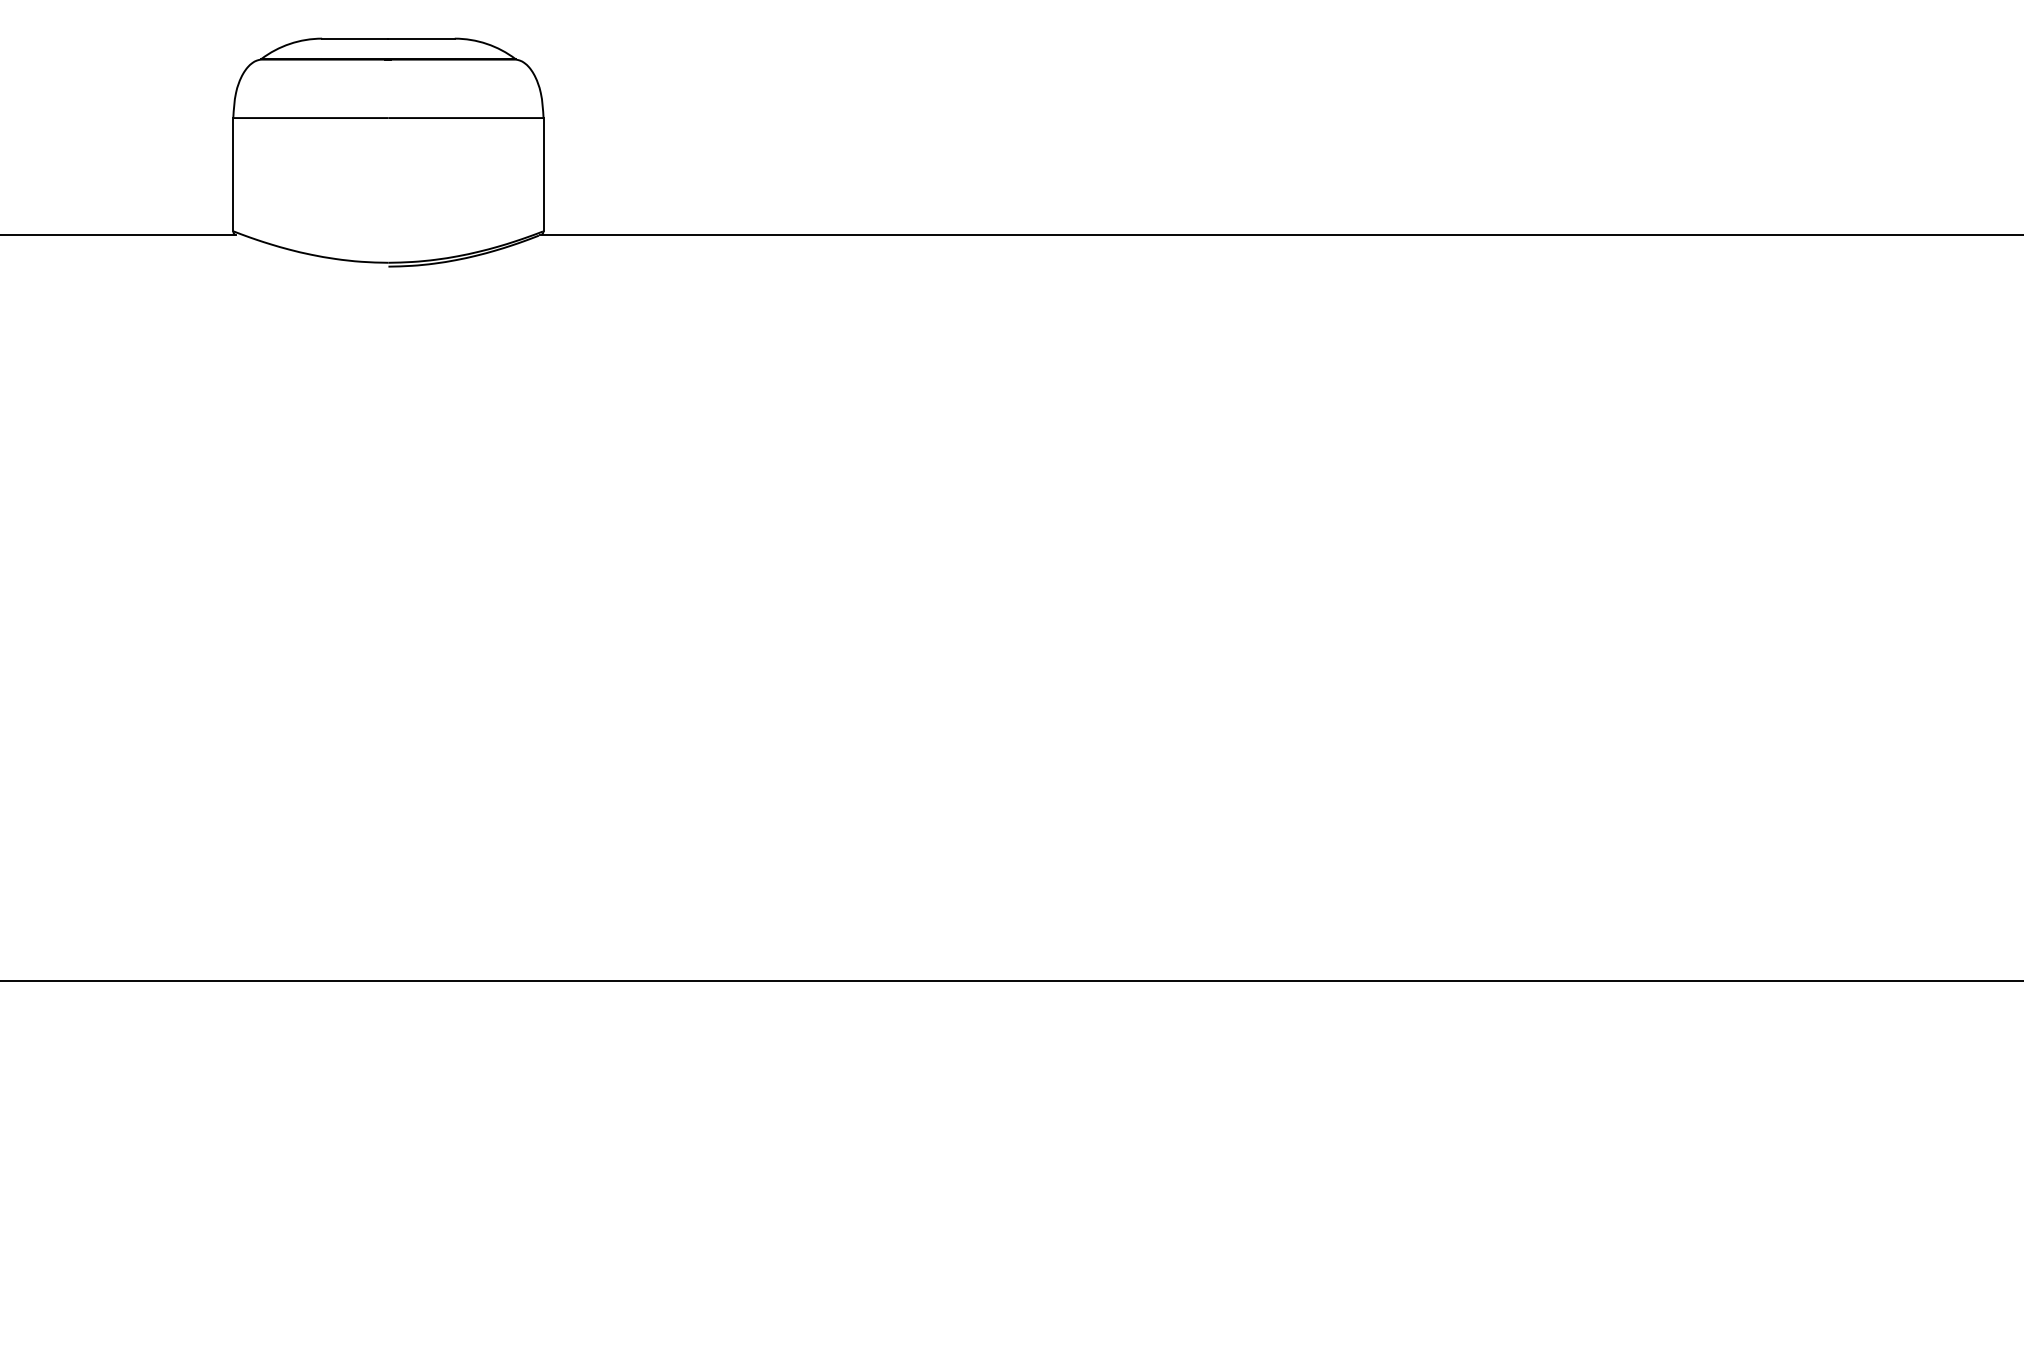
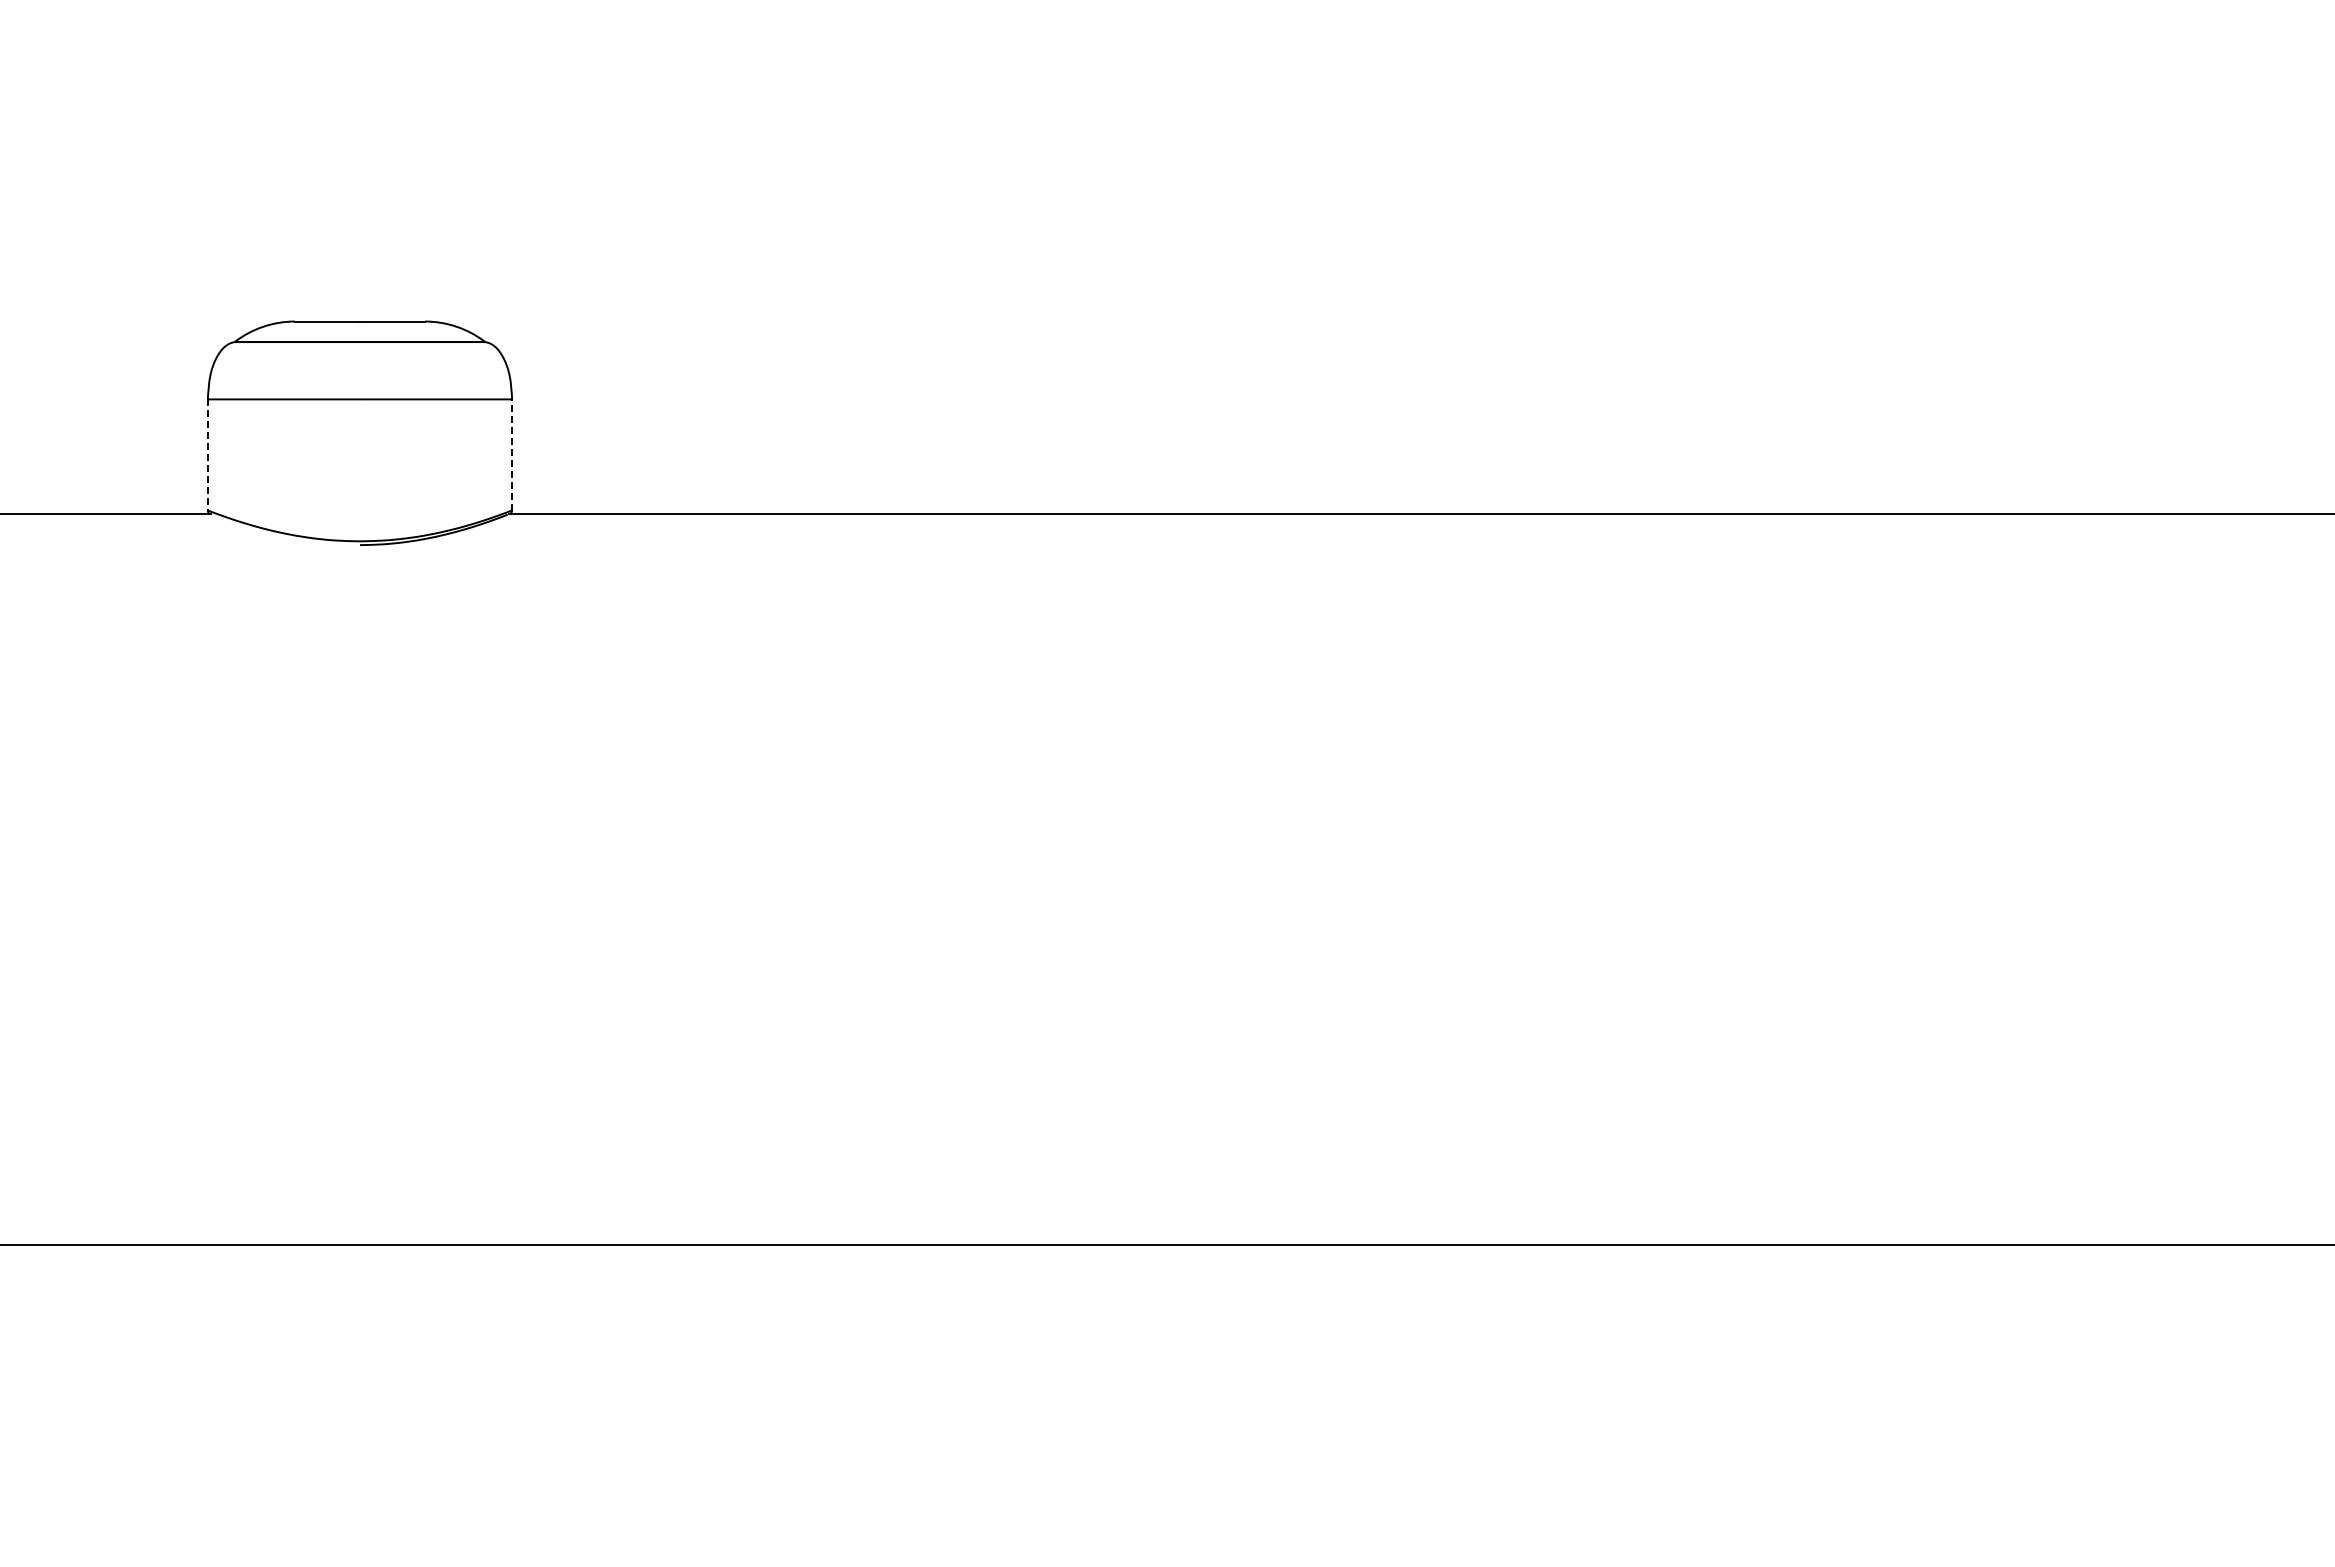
line: (232, 175) -> (207, 455), solid -> dashed
line: (543, 175) -> (512, 455), solid -> dashed

